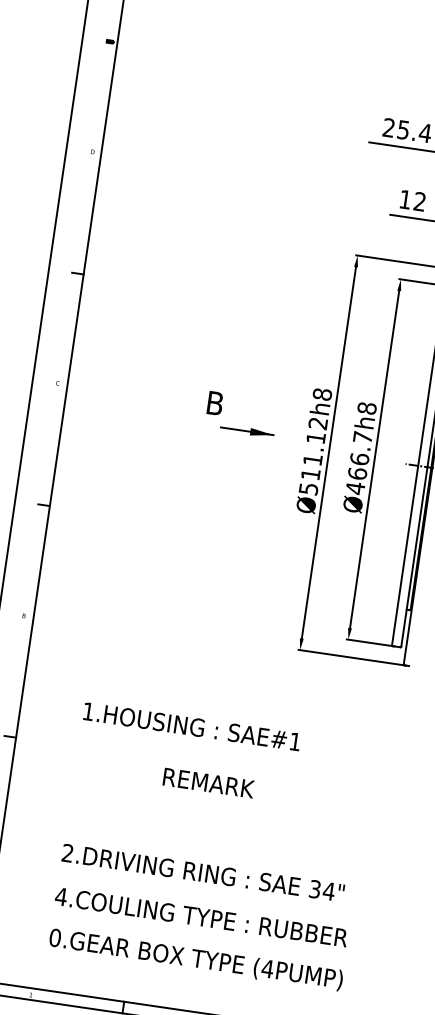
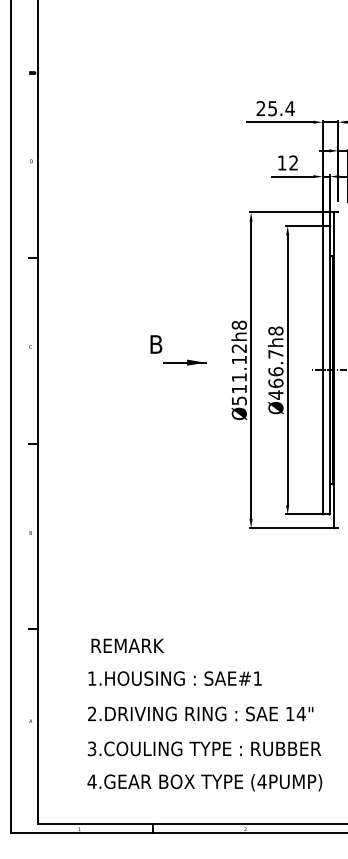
text: (191, 726) -> (174, 678), moved
text: (208, 782) -> (127, 645), moved
text: (315, 888) -> (290, 713), 34" -> 14"
text: (60, 896) -> (91, 748), 4.COULING -> 3.COULING
text: (54, 937) -> (91, 781), 0.GEAR -> 4.GEAR

